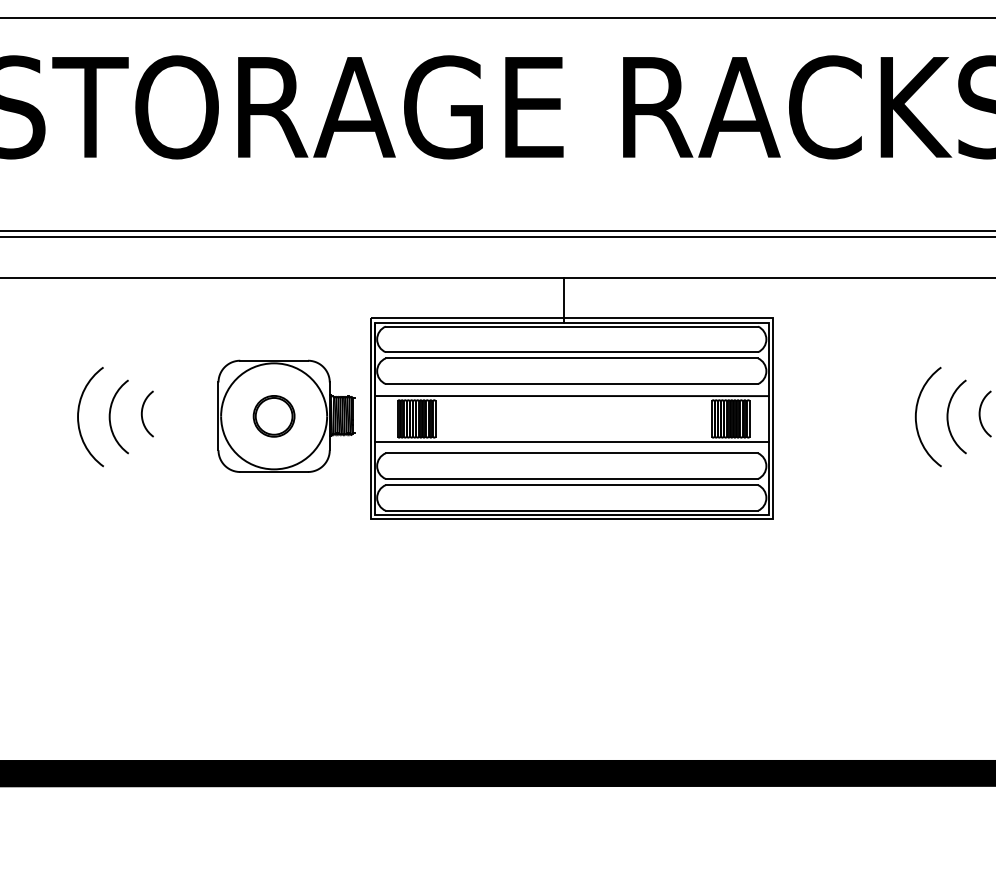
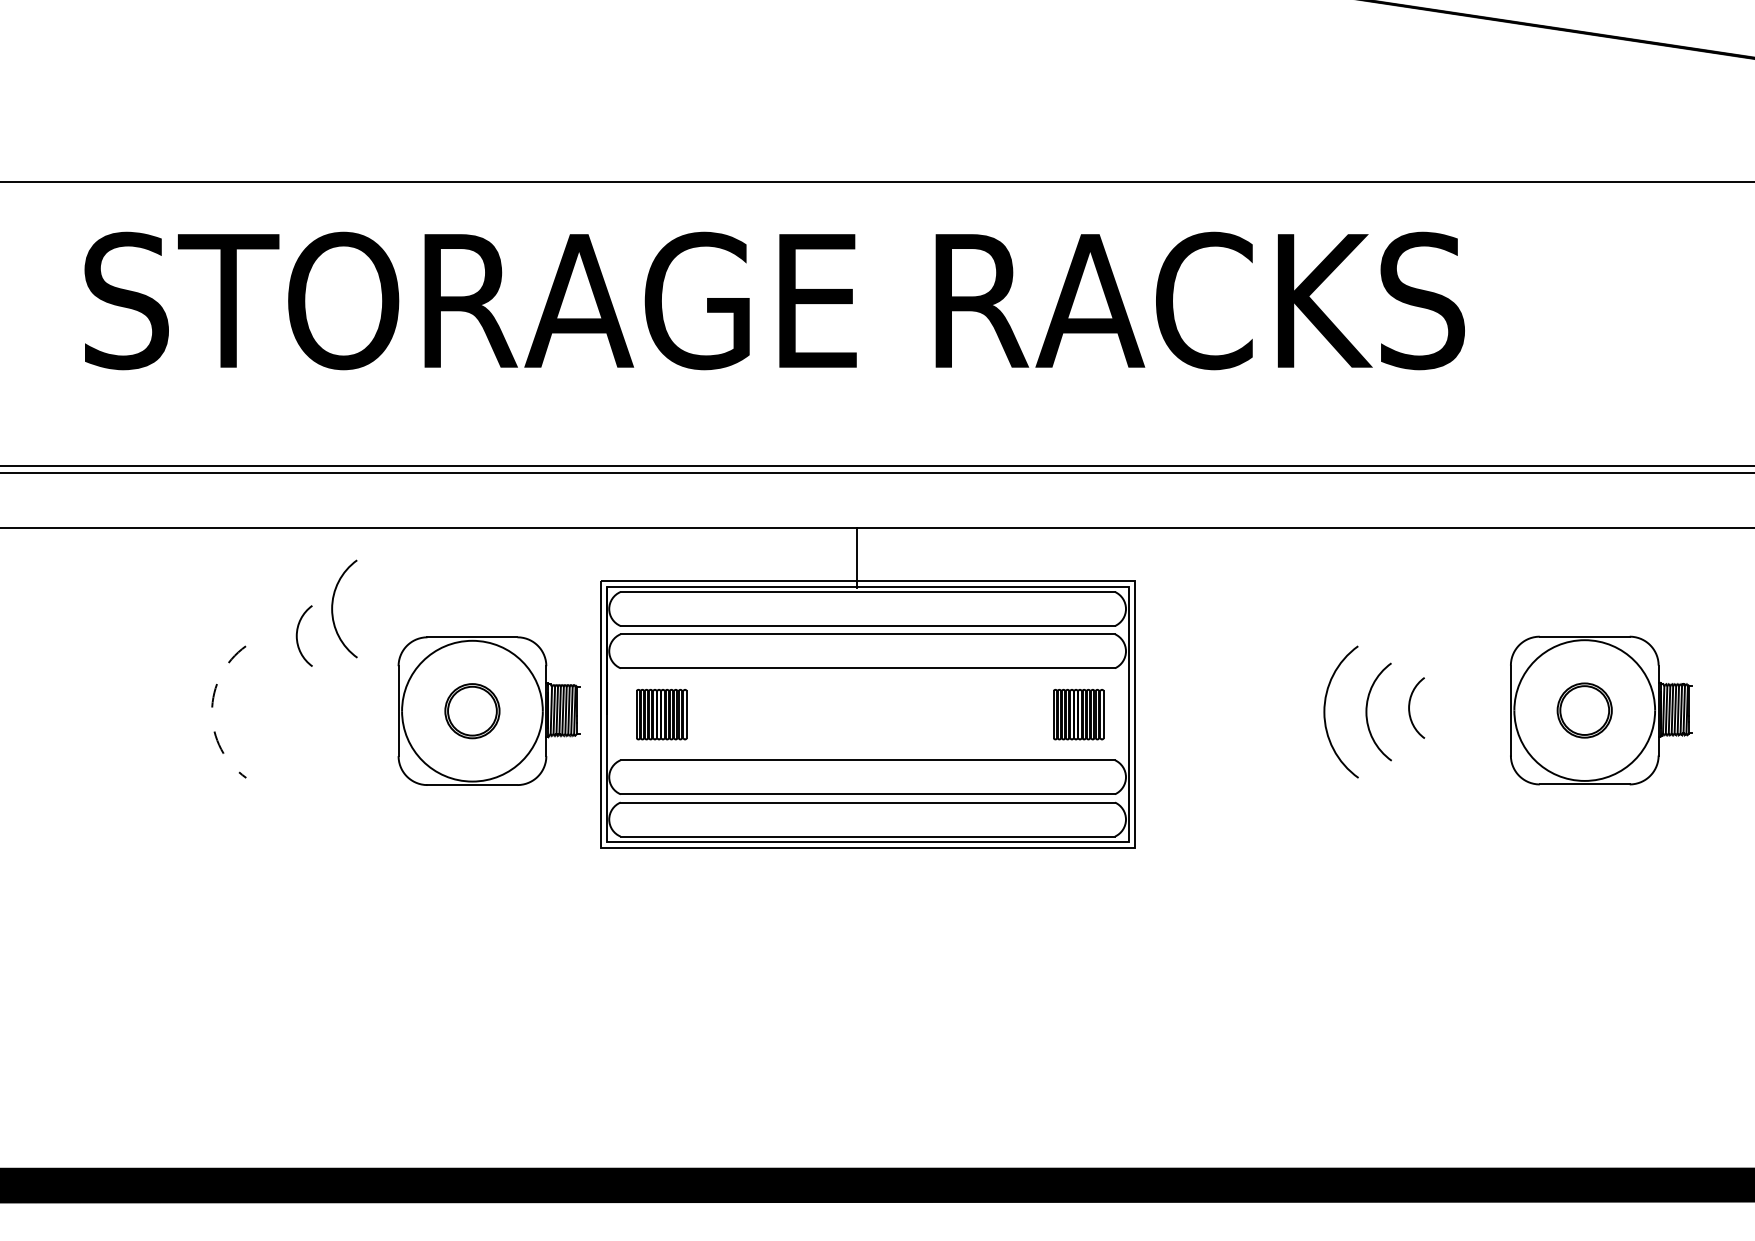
line: (571, 396) -> (867, 684), removed
arc: (142, 413) -> (297, 635), moved
arc: (110, 415) -> (333, 607), moved
arc: (78, 417) -> (212, 712), solid -> dashed
line: (571, 441) -> (867, 744), removed

